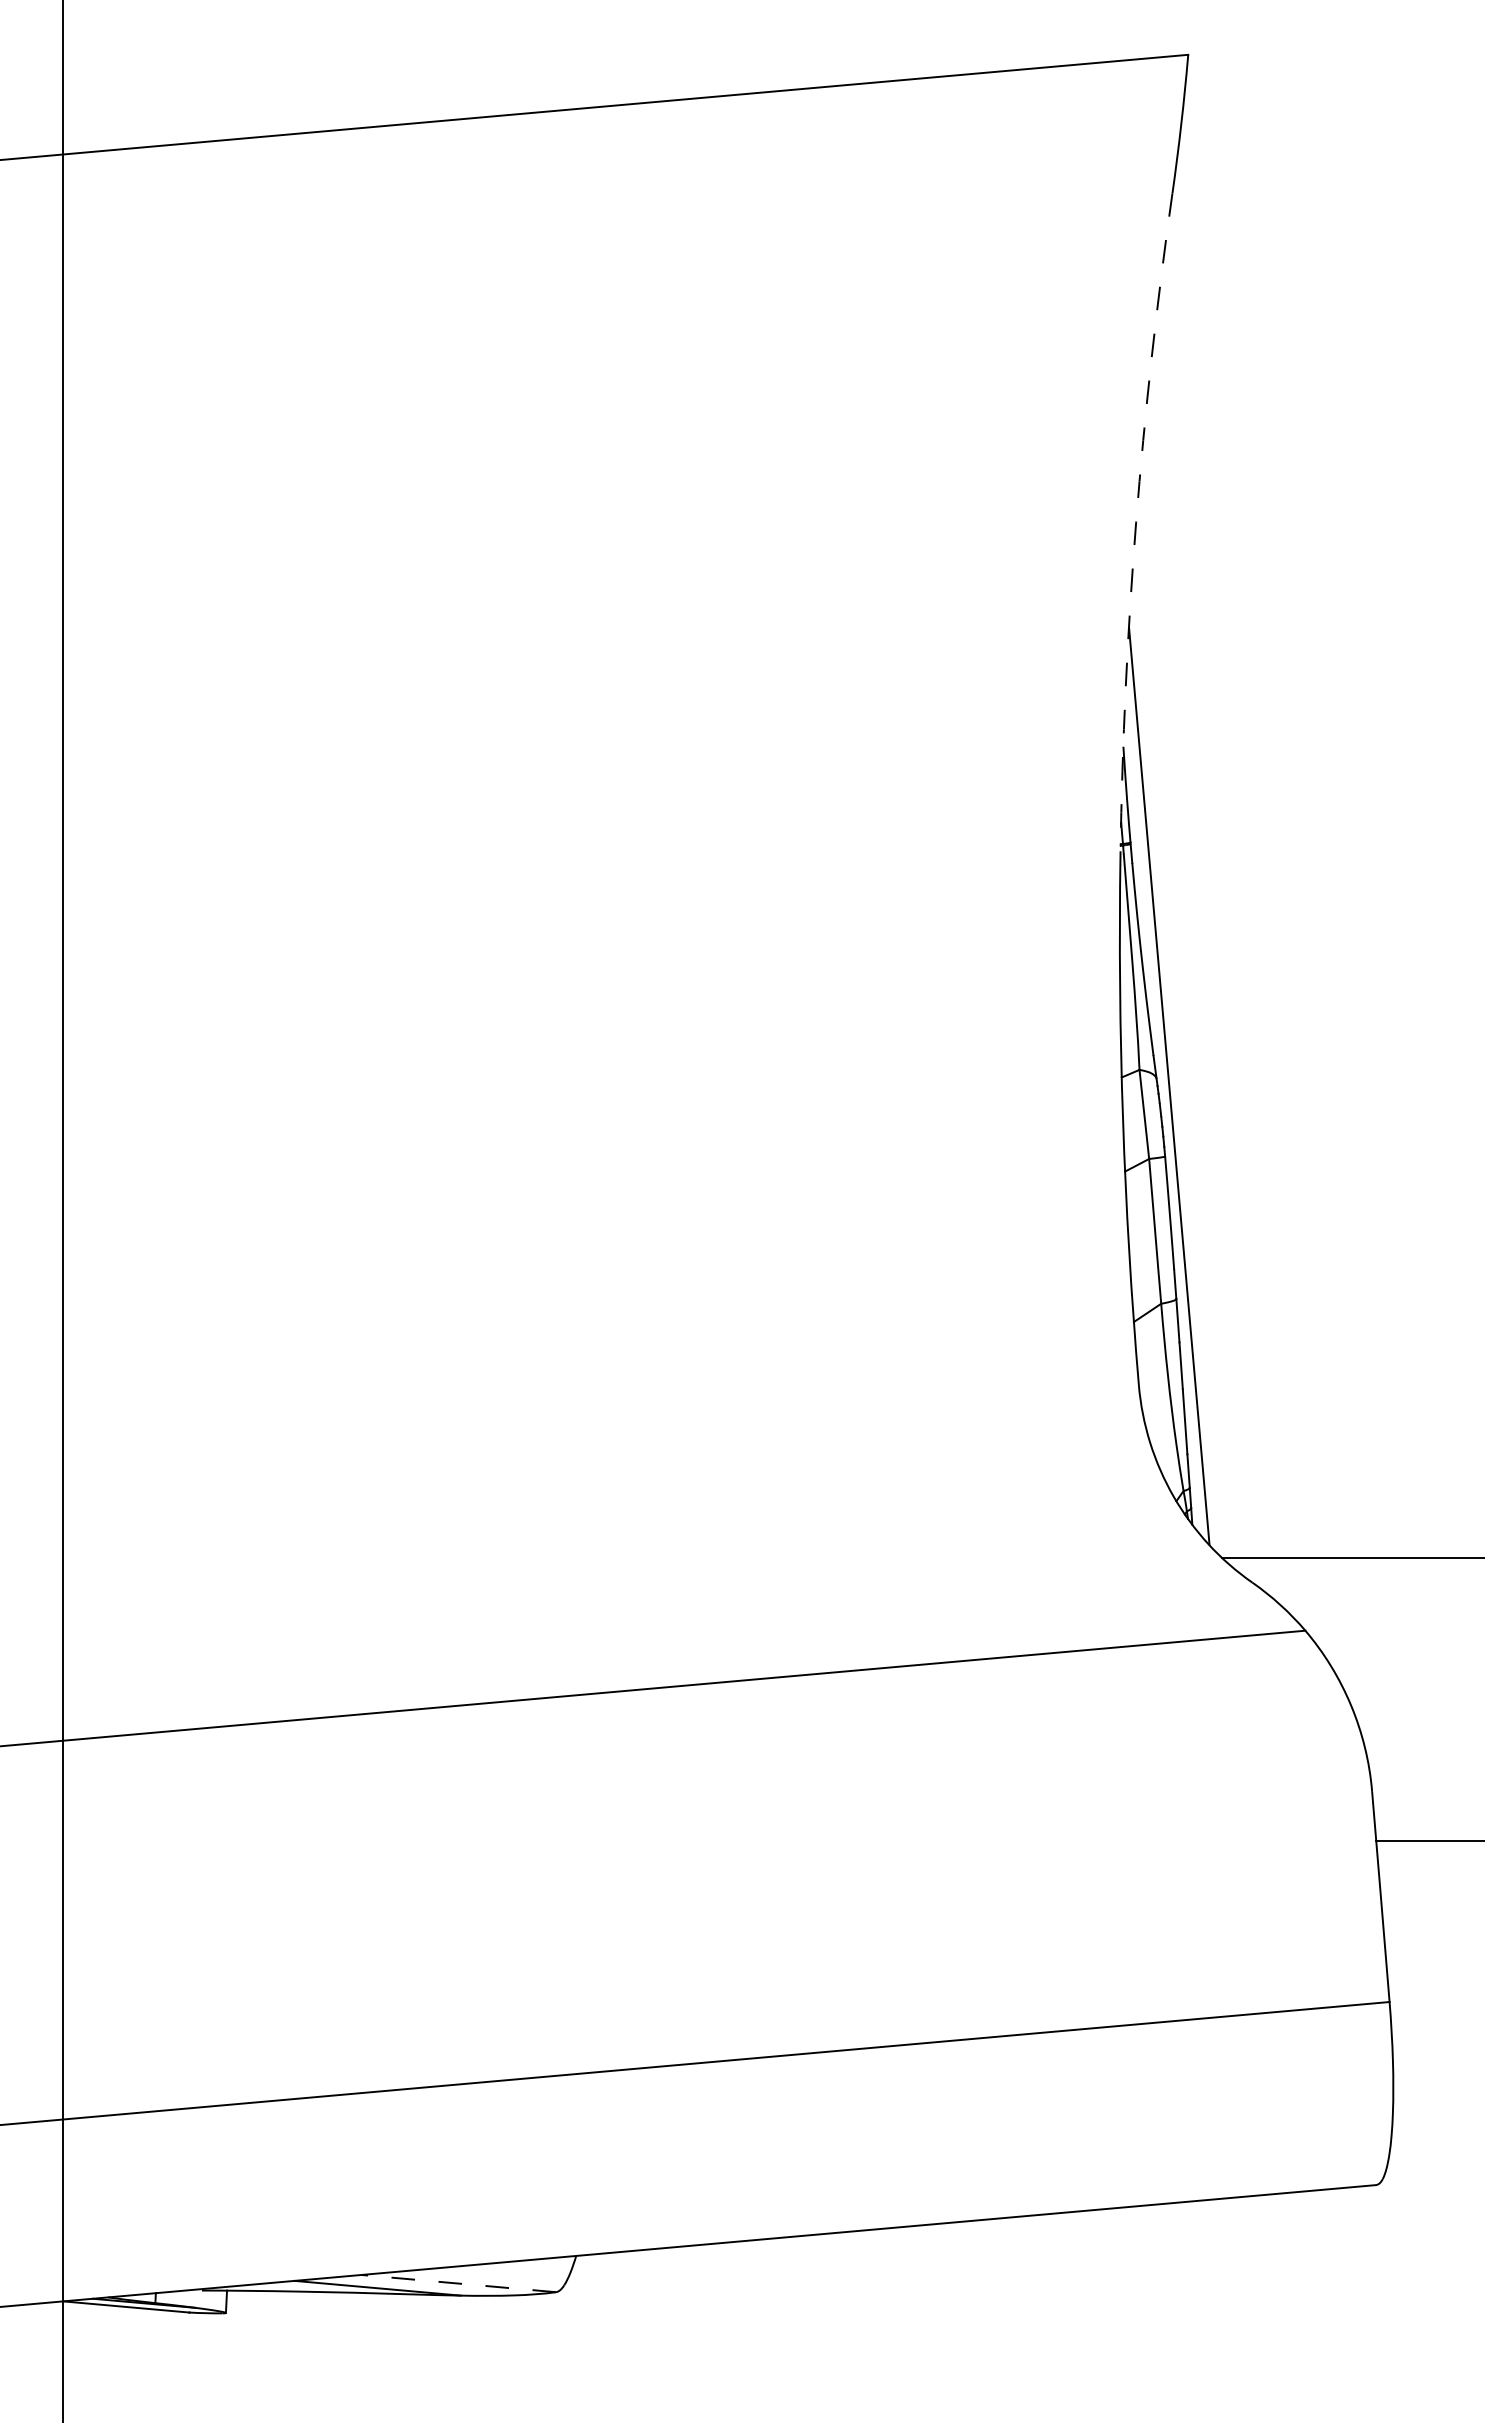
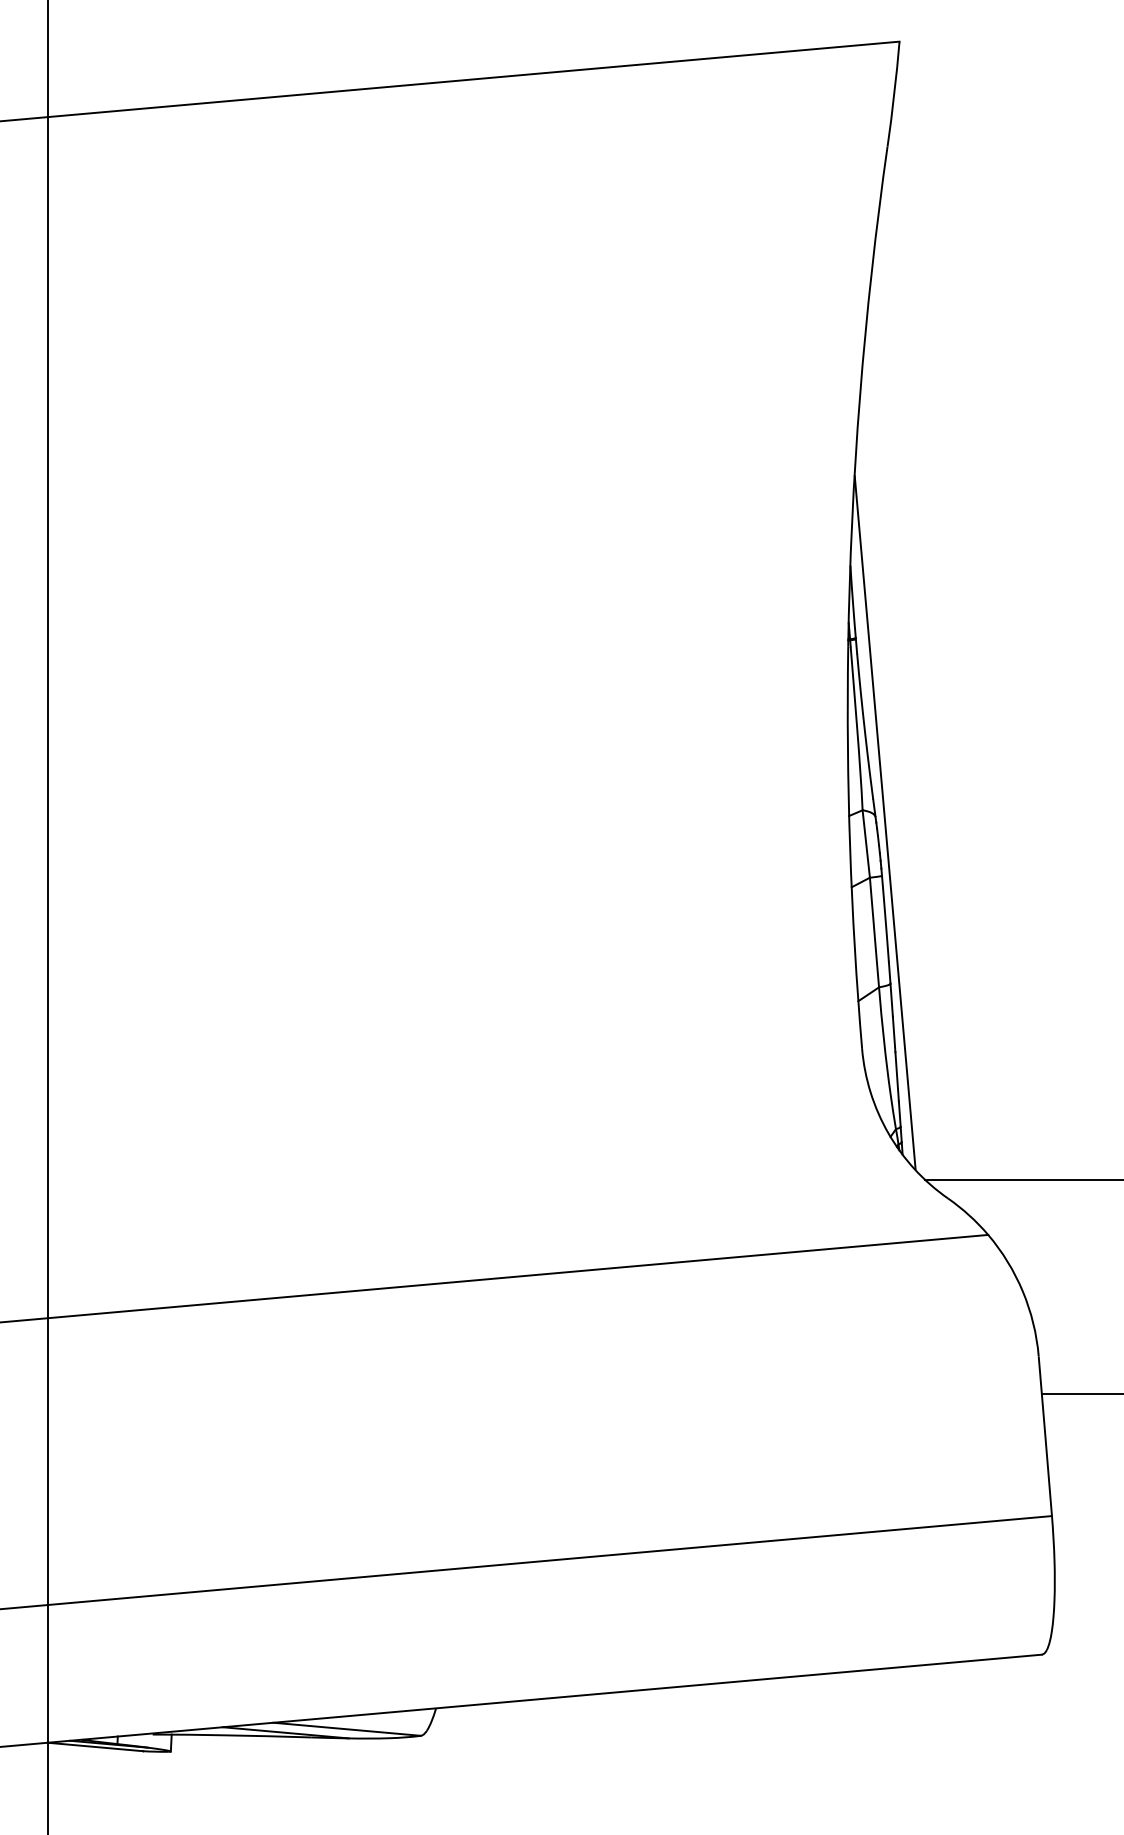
arc: (1136, 522) -> (860, 395), dashed -> solid
line: (458, 2283) -> (346, 1729), dashed -> solid

